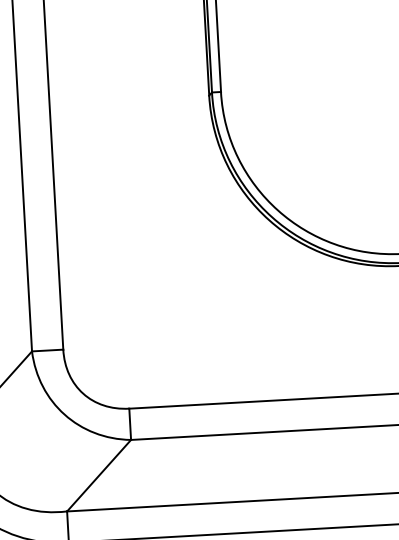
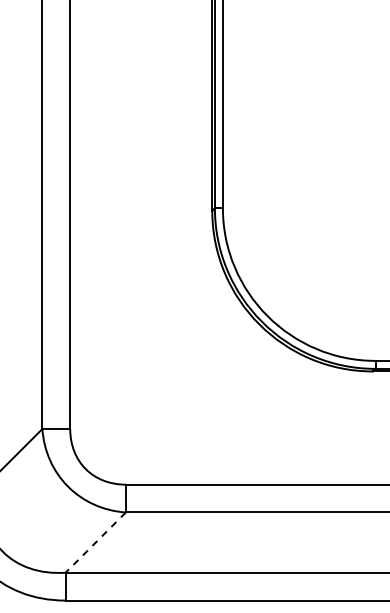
line: (98, 475) -> (95, 542), solid -> dashed

